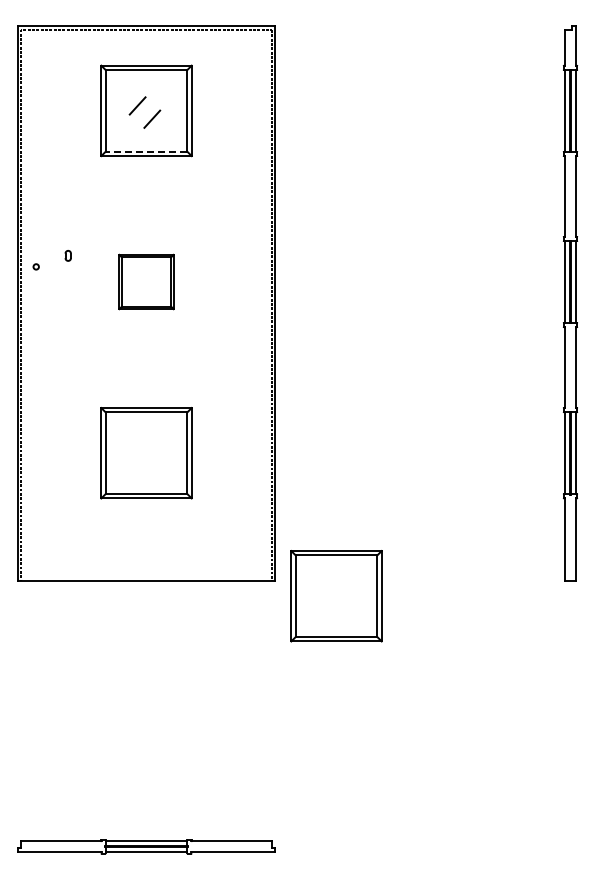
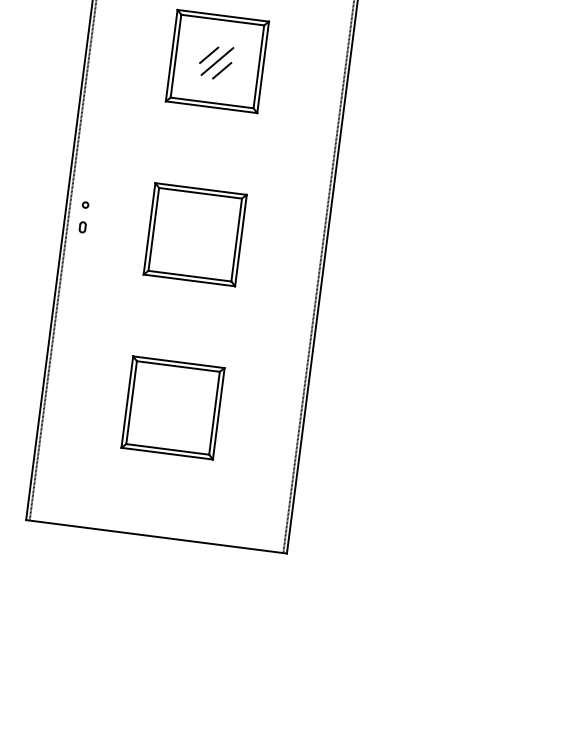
line: (146, 110) -> (217, 61), added
line: (146, 151) -> (212, 102), dashed -> solid
part: (67, 255) -> (82, 226), moved
part: (146, 281) -> (195, 234), size x1.67
part: (336, 596) -> (346, 577), removed

